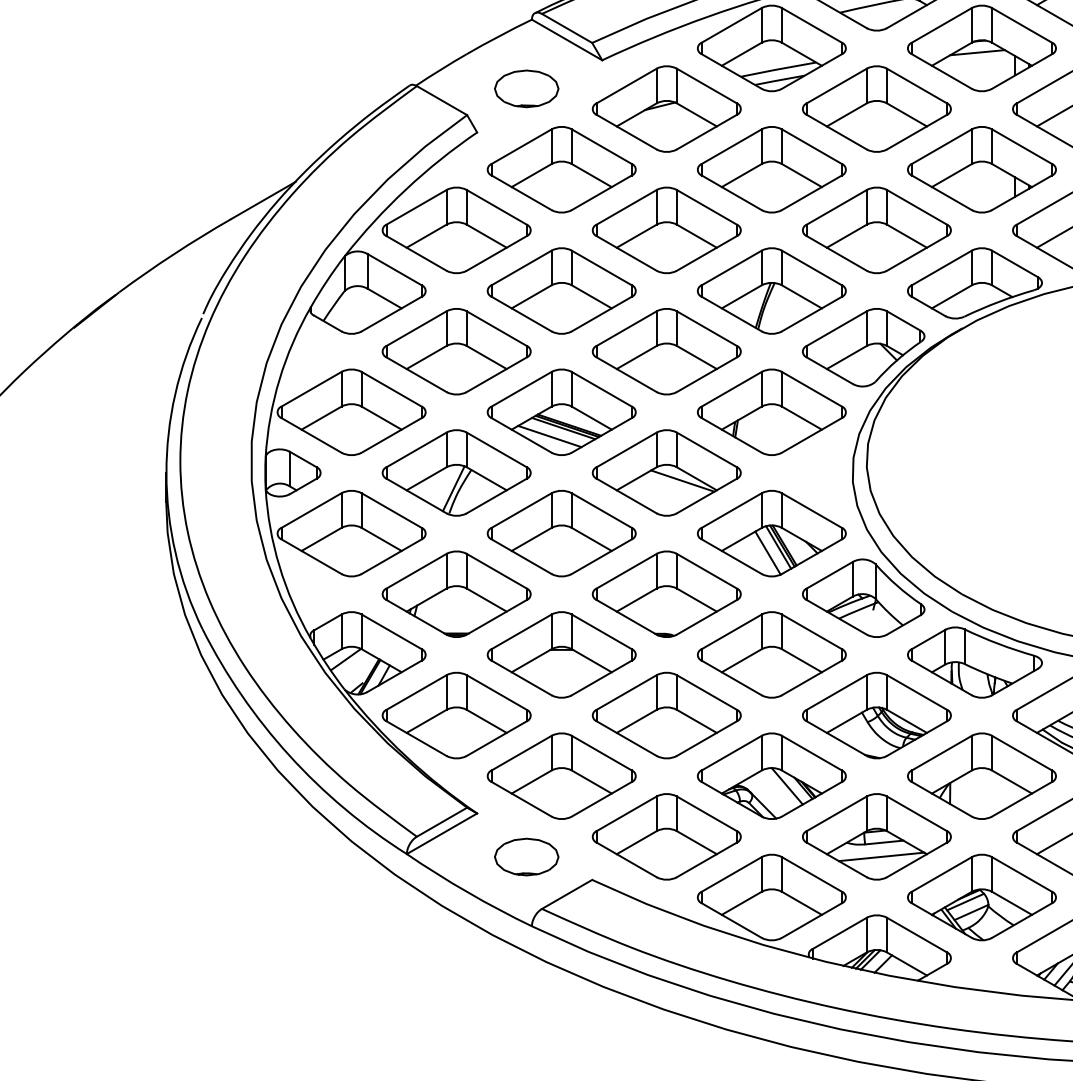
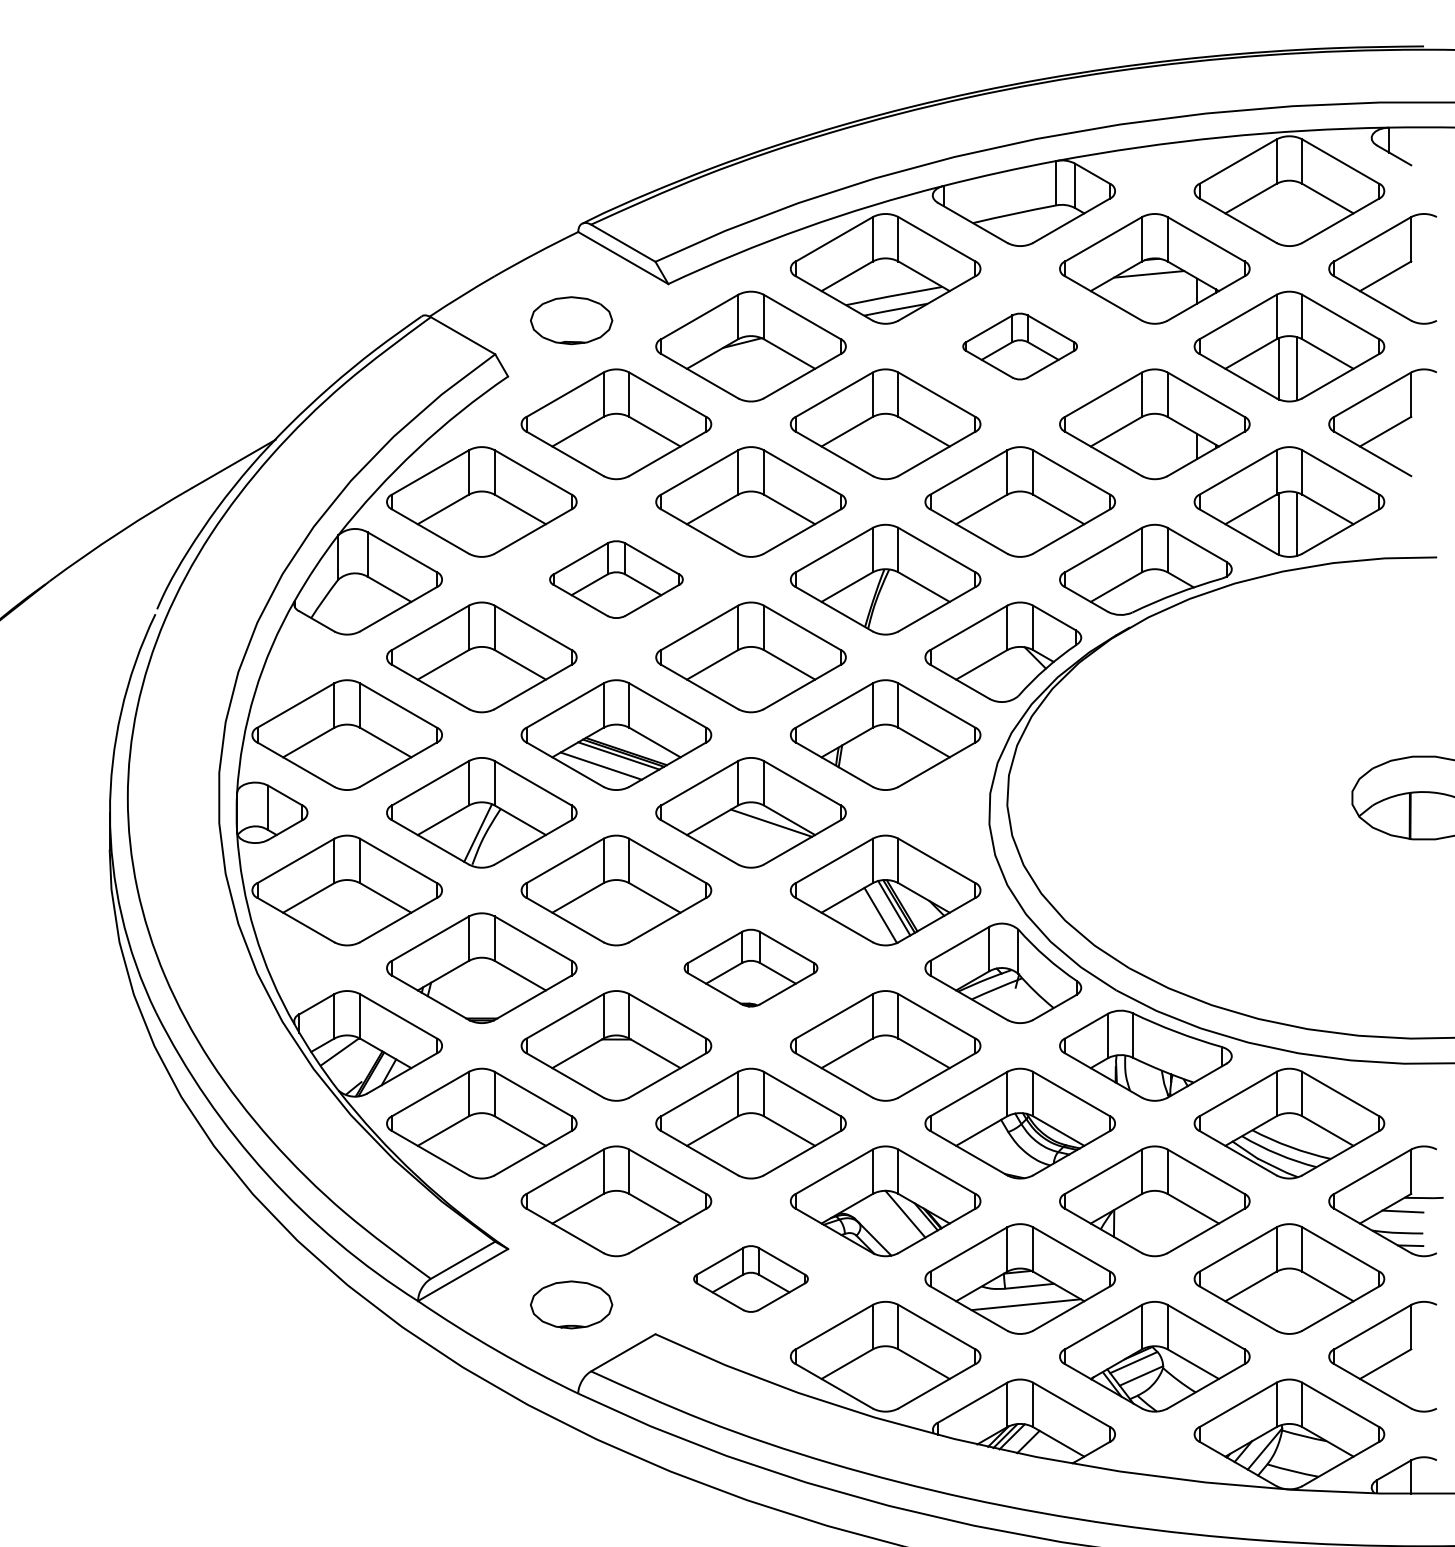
part: (876, 109) -> (1019, 346), size x0.6
part: (561, 290) -> (616, 579), size x0.7
part: (666, 593) -> (750, 967), size x0.7
part: (666, 836) -> (750, 1278), size x0.6

